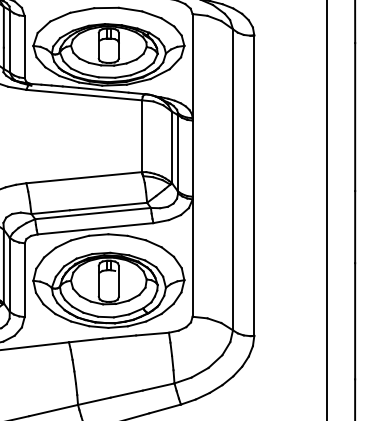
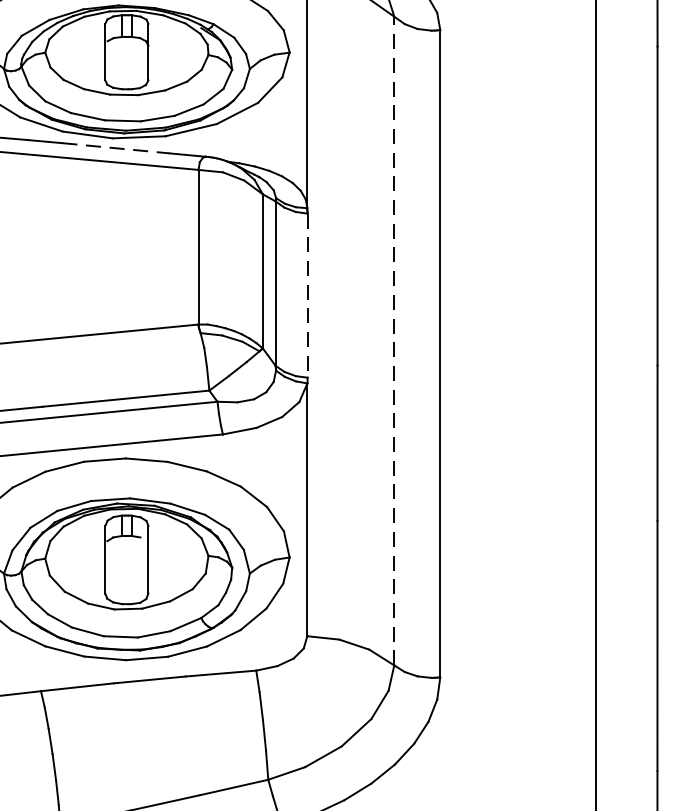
line: (103, 90) -> (115, 148), solid -> dashed
line: (192, 159) -> (307, 297), solid -> dashed
line: (233, 179) -> (395, 340), solid -> dashed

